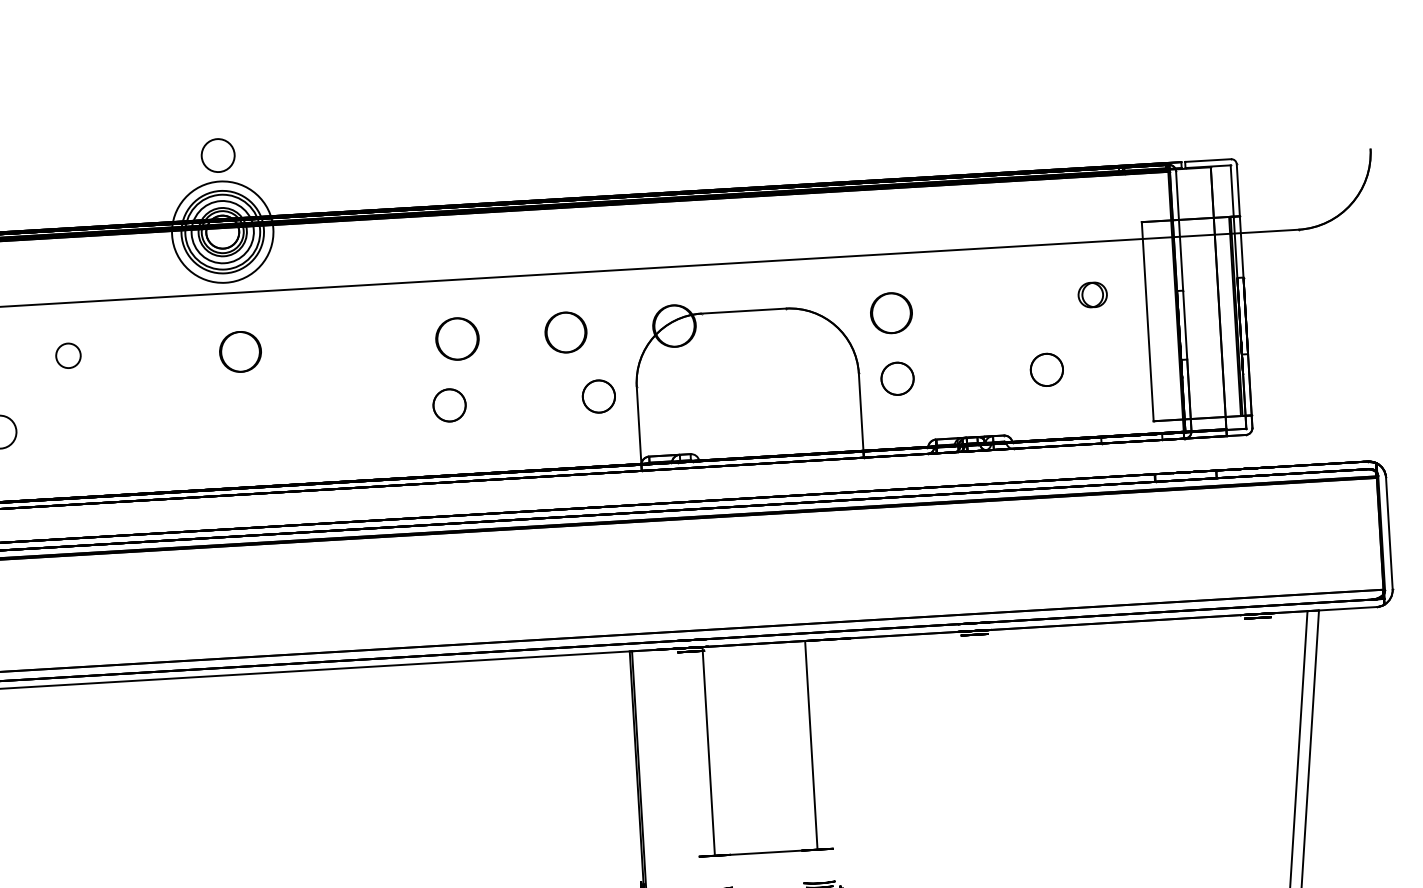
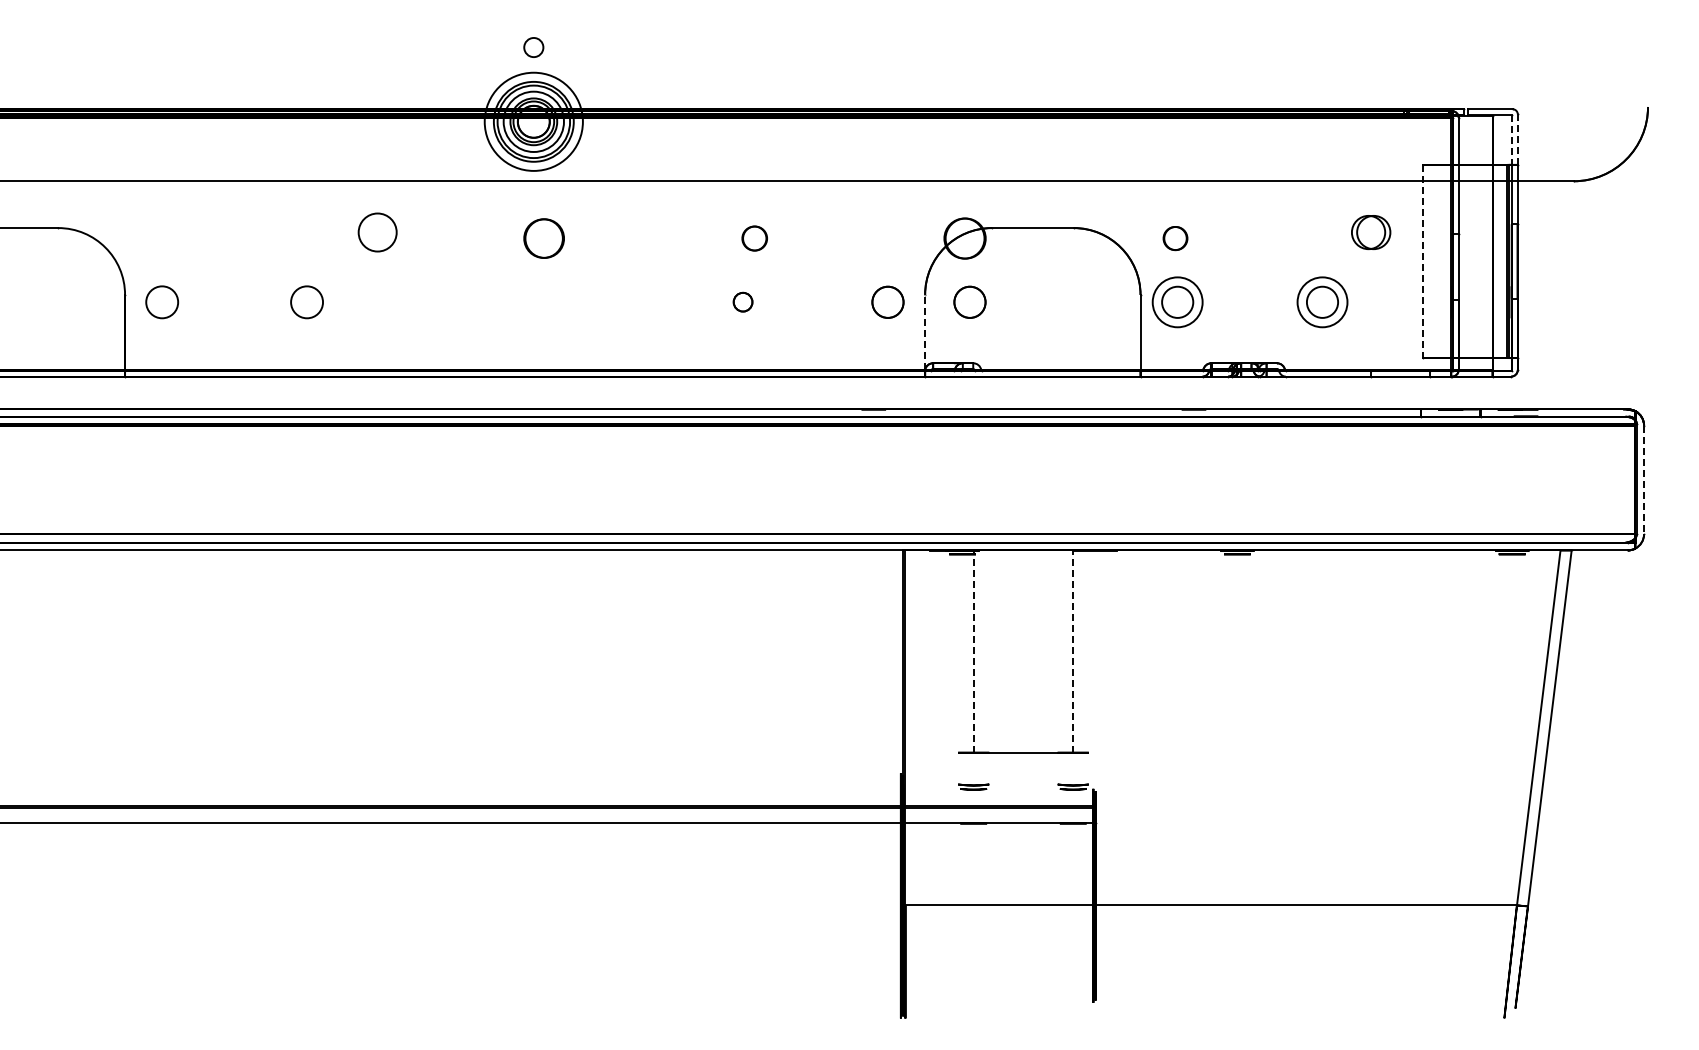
circle: (217, 155) -> (533, 47), size x0.6
line: (1237, 190) -> (1517, 139), solid -> dashed
line: (1231, 191) -> (1511, 140), solid -> dashed
part: (1092, 295) -> (1370, 232), size x1.4
part: (891, 313) -> (1175, 238), size x0.6
line: (1147, 321) -> (1422, 261), solid -> dashed
part: (565, 332) -> (859, 238), removed
part: (457, 338) -> (754, 238), size x0.6
circle: (68, 355) -> (377, 232), size x1.6
circle: (1046, 369) -> (1322, 301), size x1.6
circle: (897, 377) -> (1177, 301), size x1.6
circle: (682, 390) -> (969, 301), added
circle: (448, 404) -> (742, 301), size x0.6
line: (639, 425) -> (925, 332), solid -> dashed
line: (1389, 533) -> (1644, 480), solid -> dashed
line: (811, 745) -> (1073, 651), solid -> dashed
line: (708, 751) -> (973, 651), solid -> dashed

